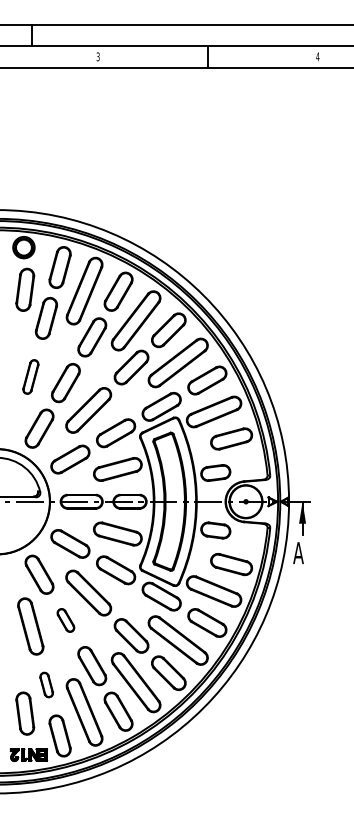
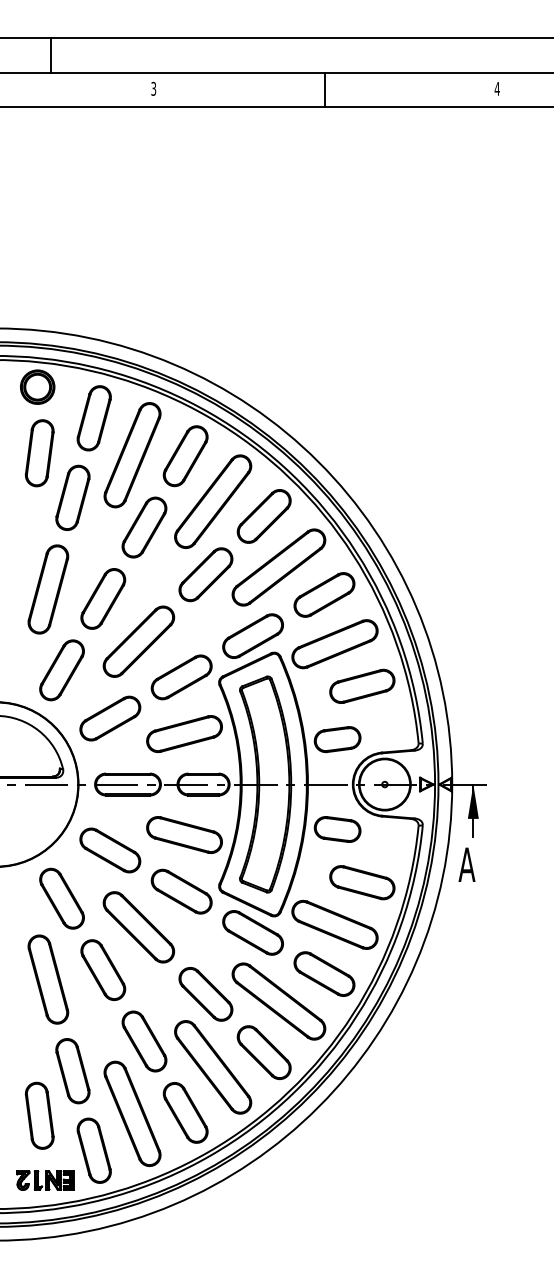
part: (30, 376) -> (47, 588), size x1.67
part: (65, 620) -> (102, 970), size x1.67
part: (46, 684) -> (72, 1070), size x1.67

